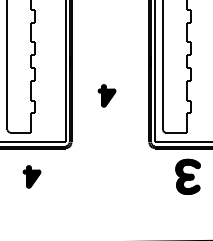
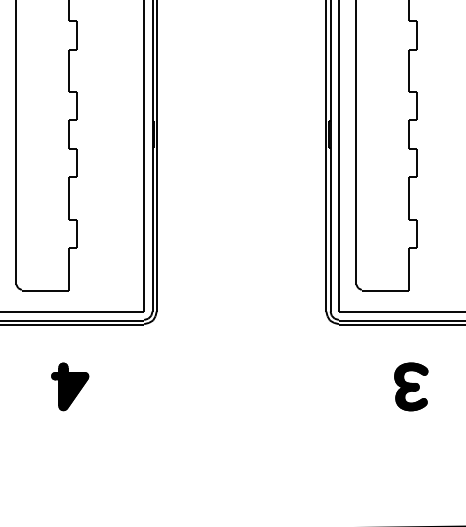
part: (106, 95) -> (233, 208), removed
part: (187, 176) -> (410, 385), size x0.62

